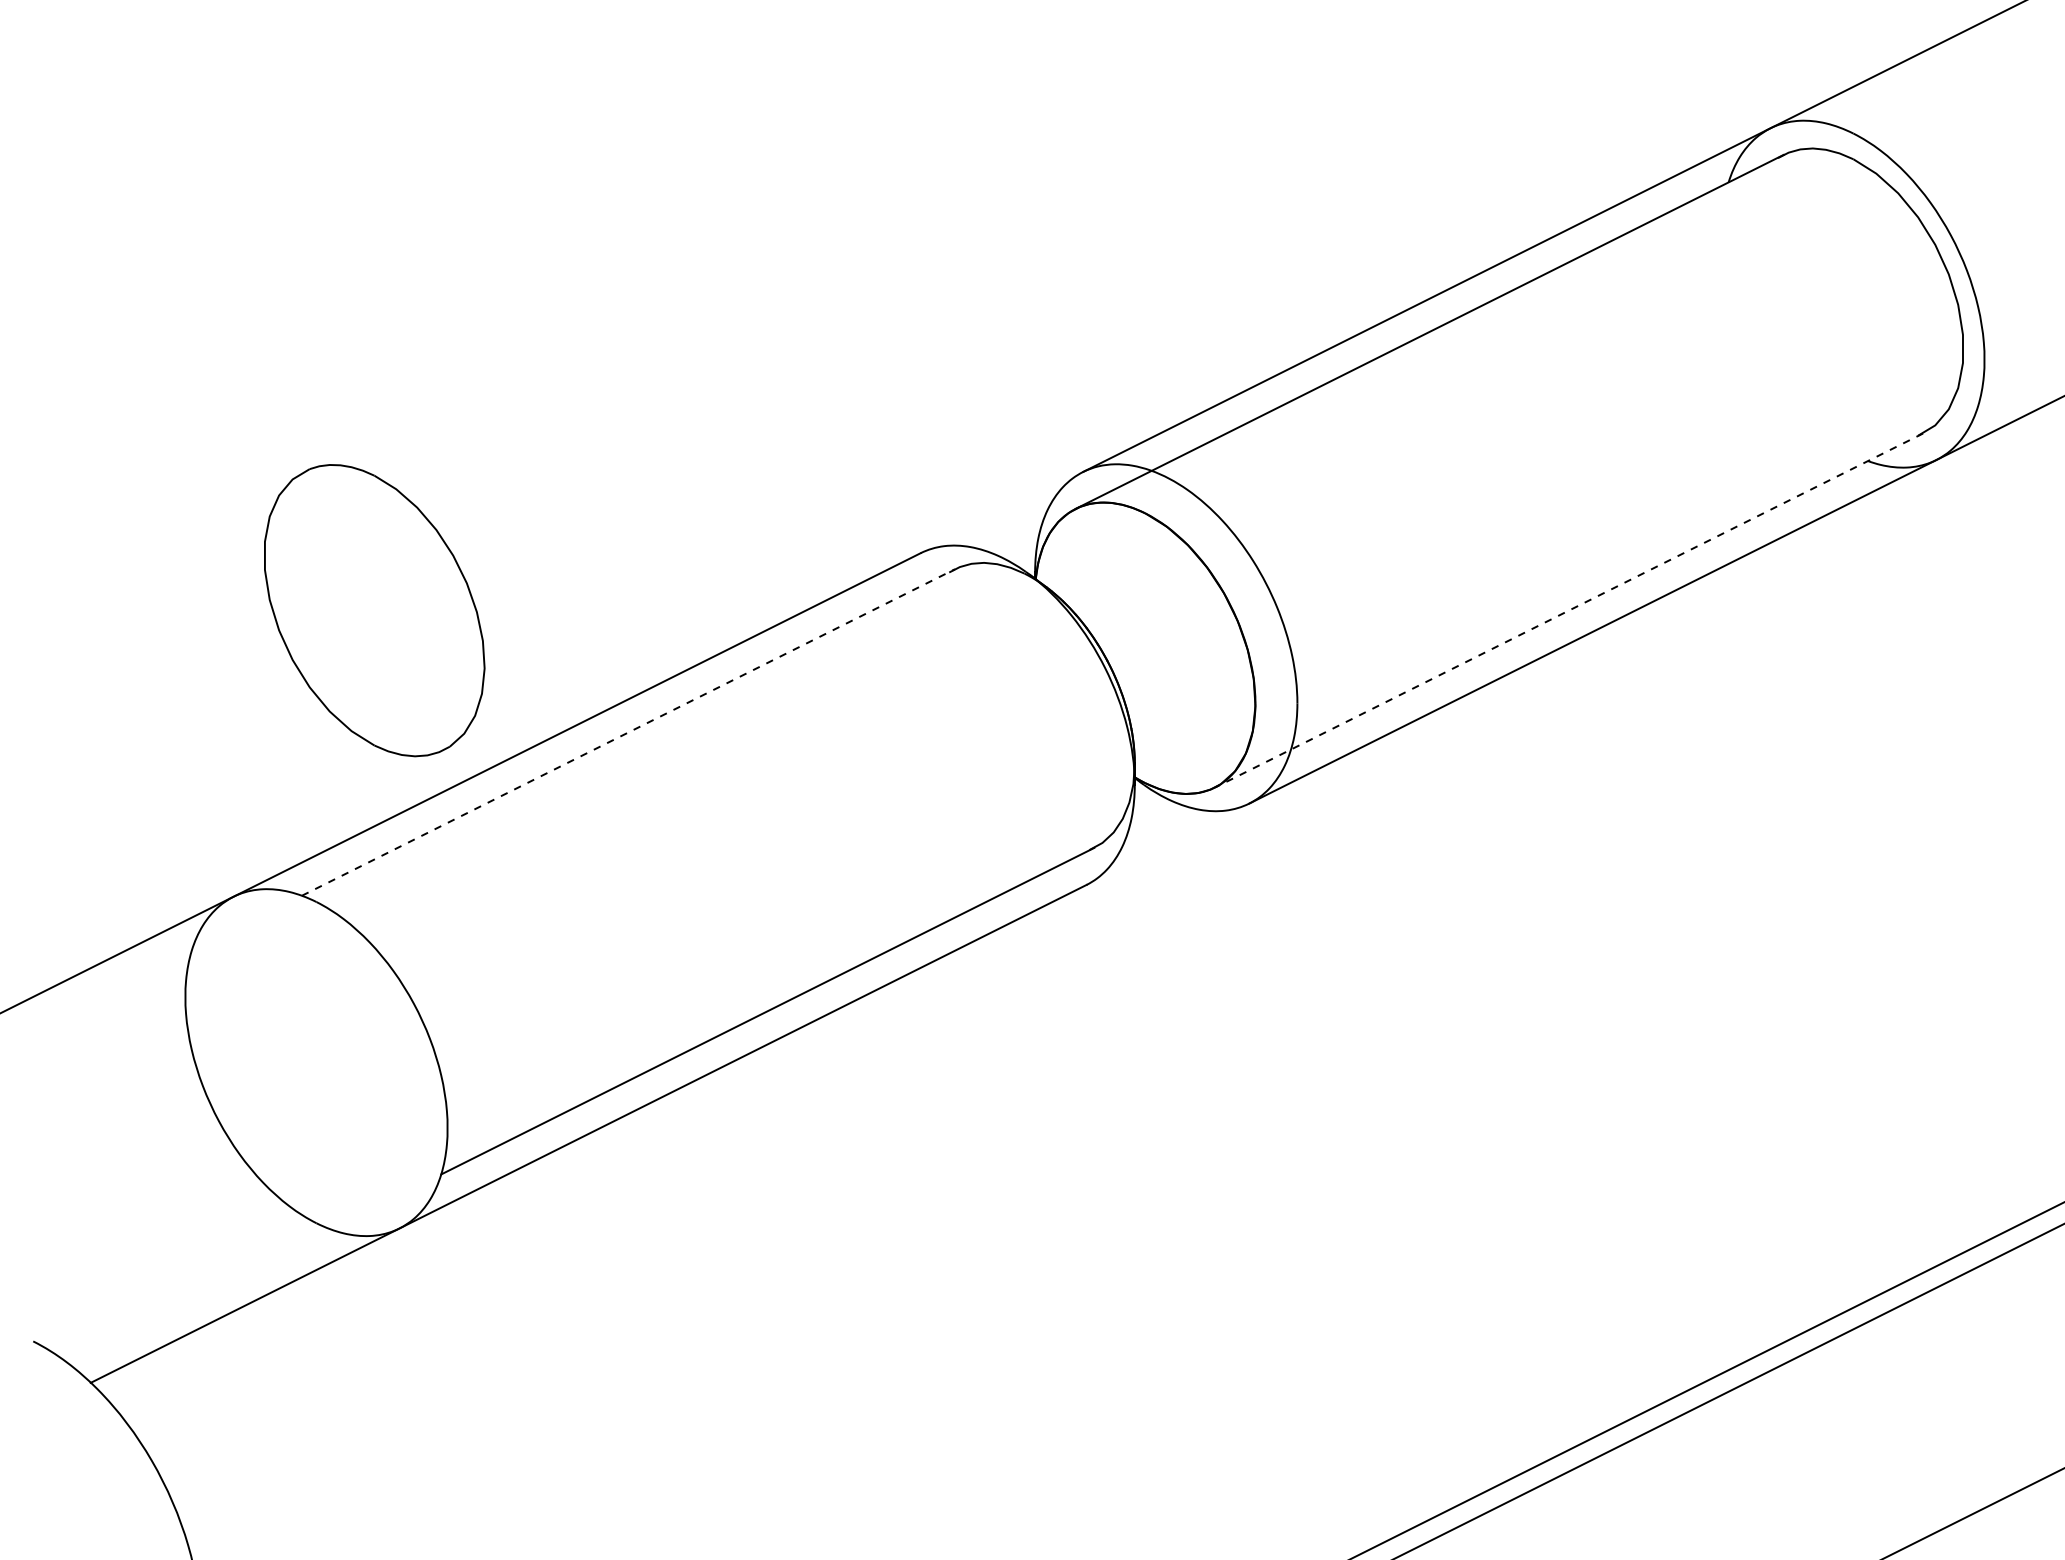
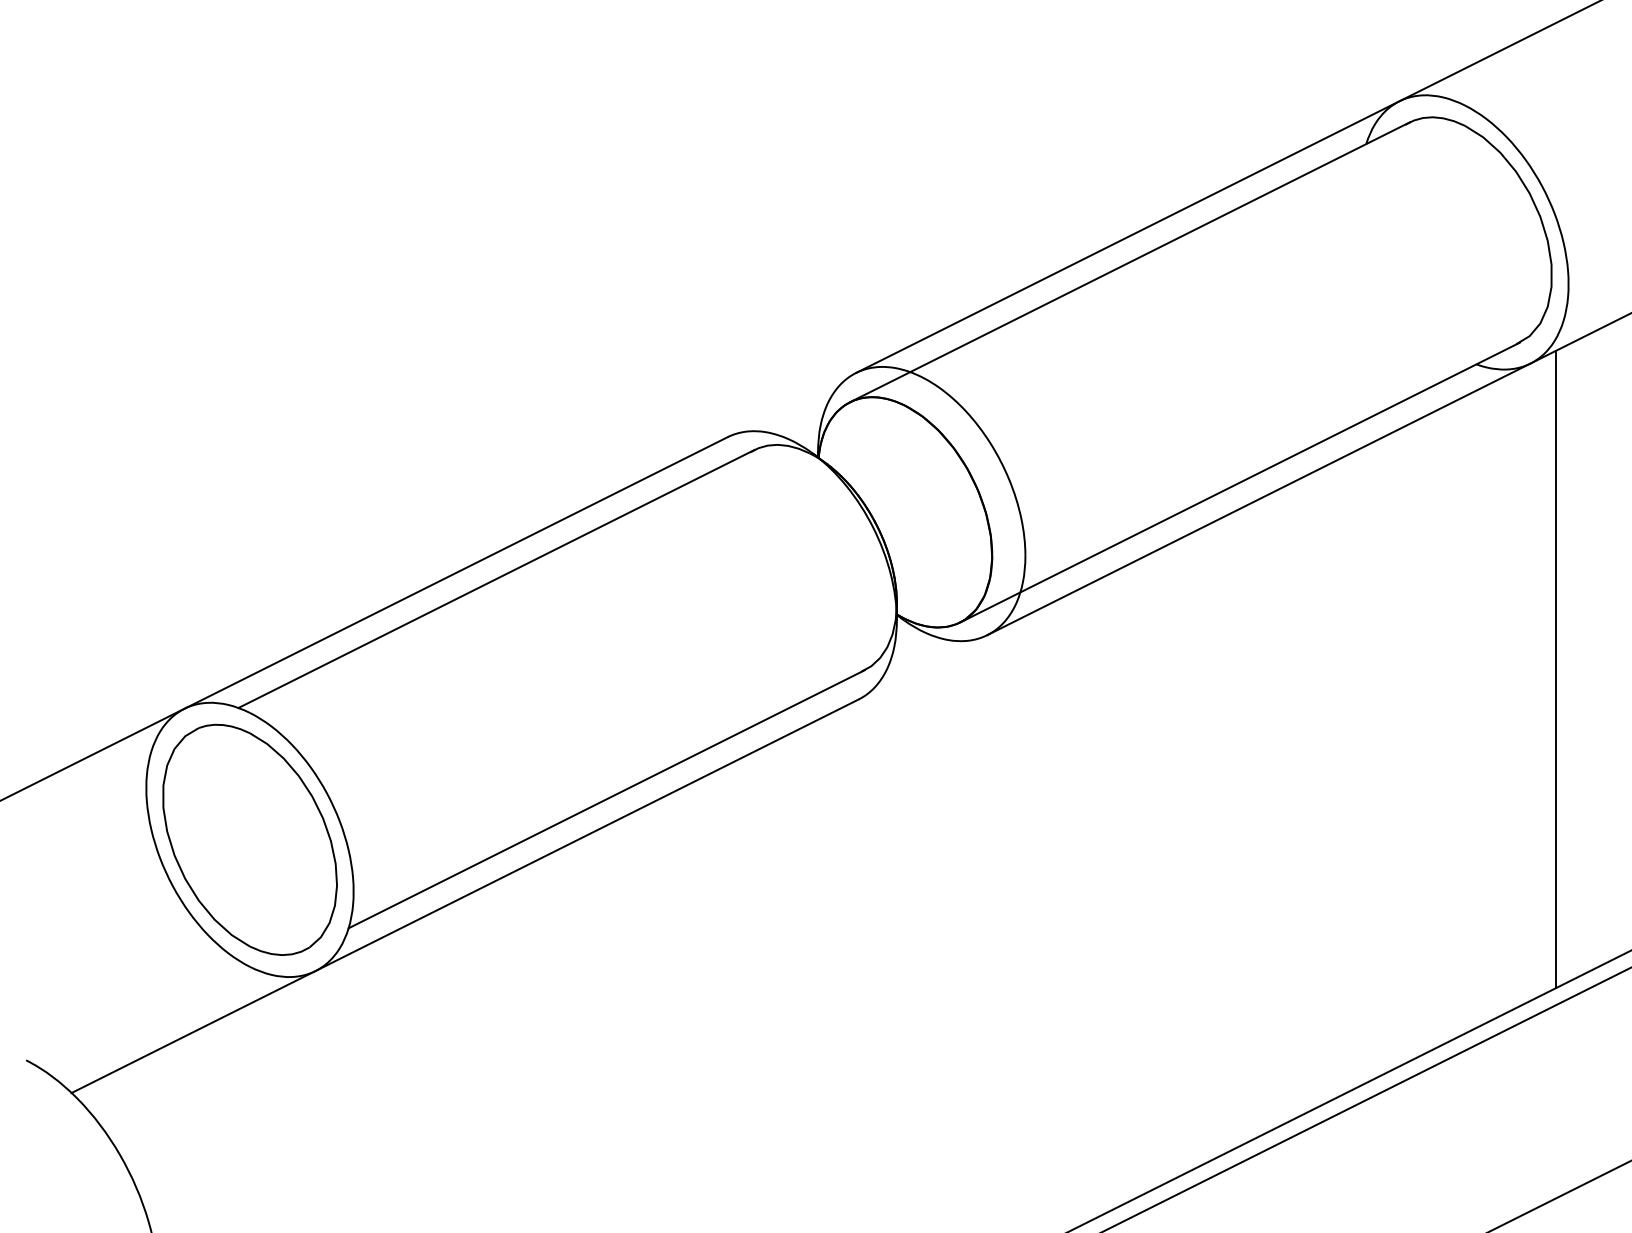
part: (374, 610) -> (250, 839), moved
line: (1569, 610) -> (1240, 482), dashed -> solid
line: (628, 732) -> (496, 578), dashed -> solid
line: (1968, 846) -> (1555, 669), added

